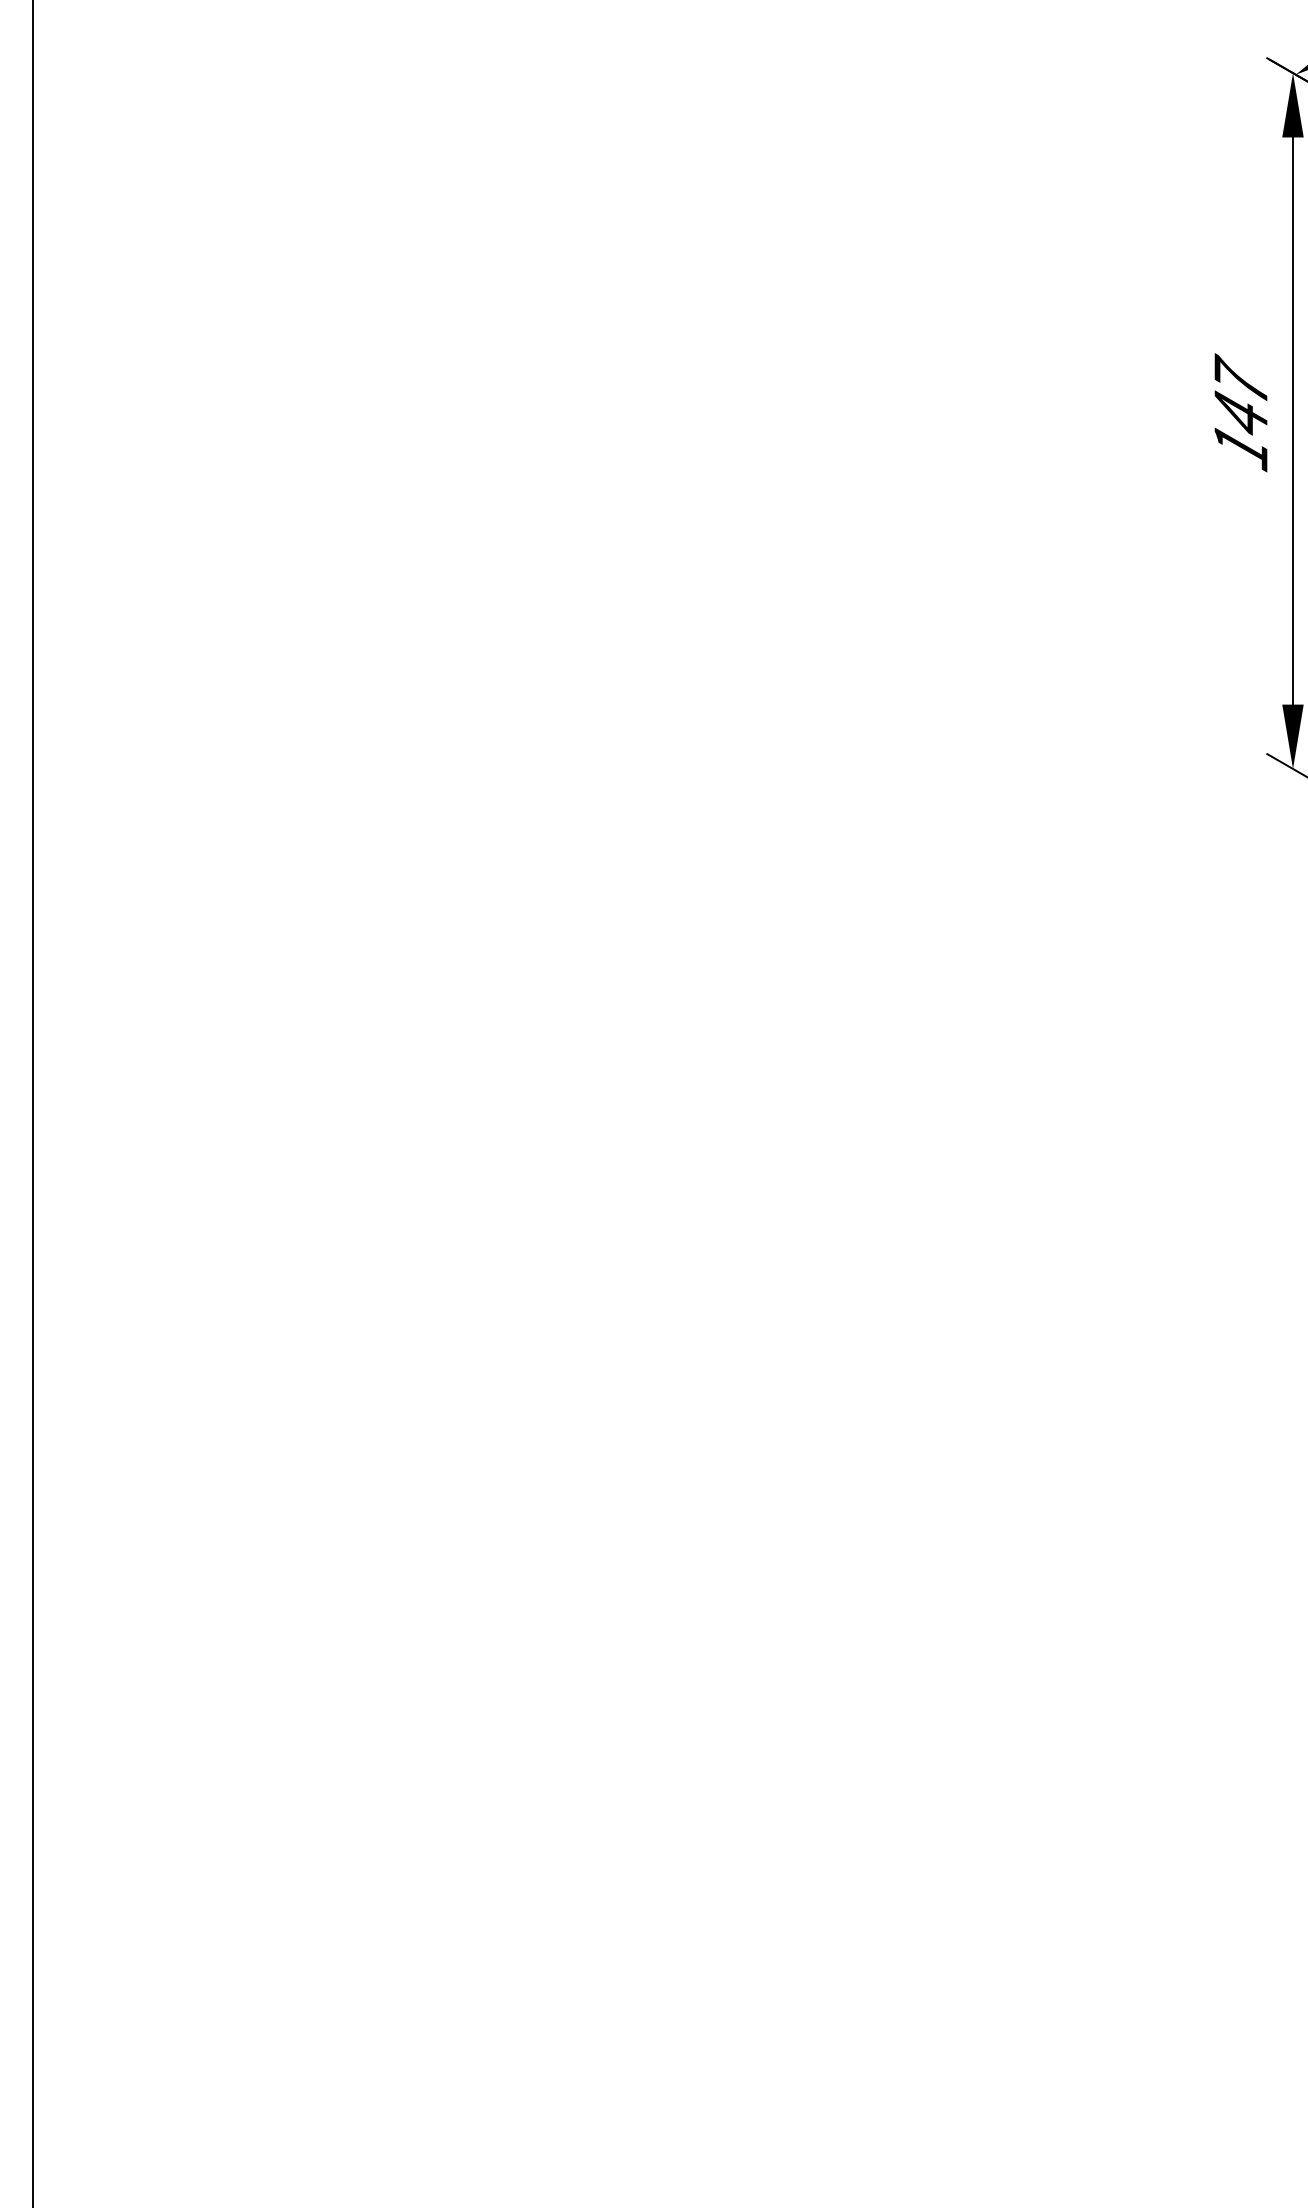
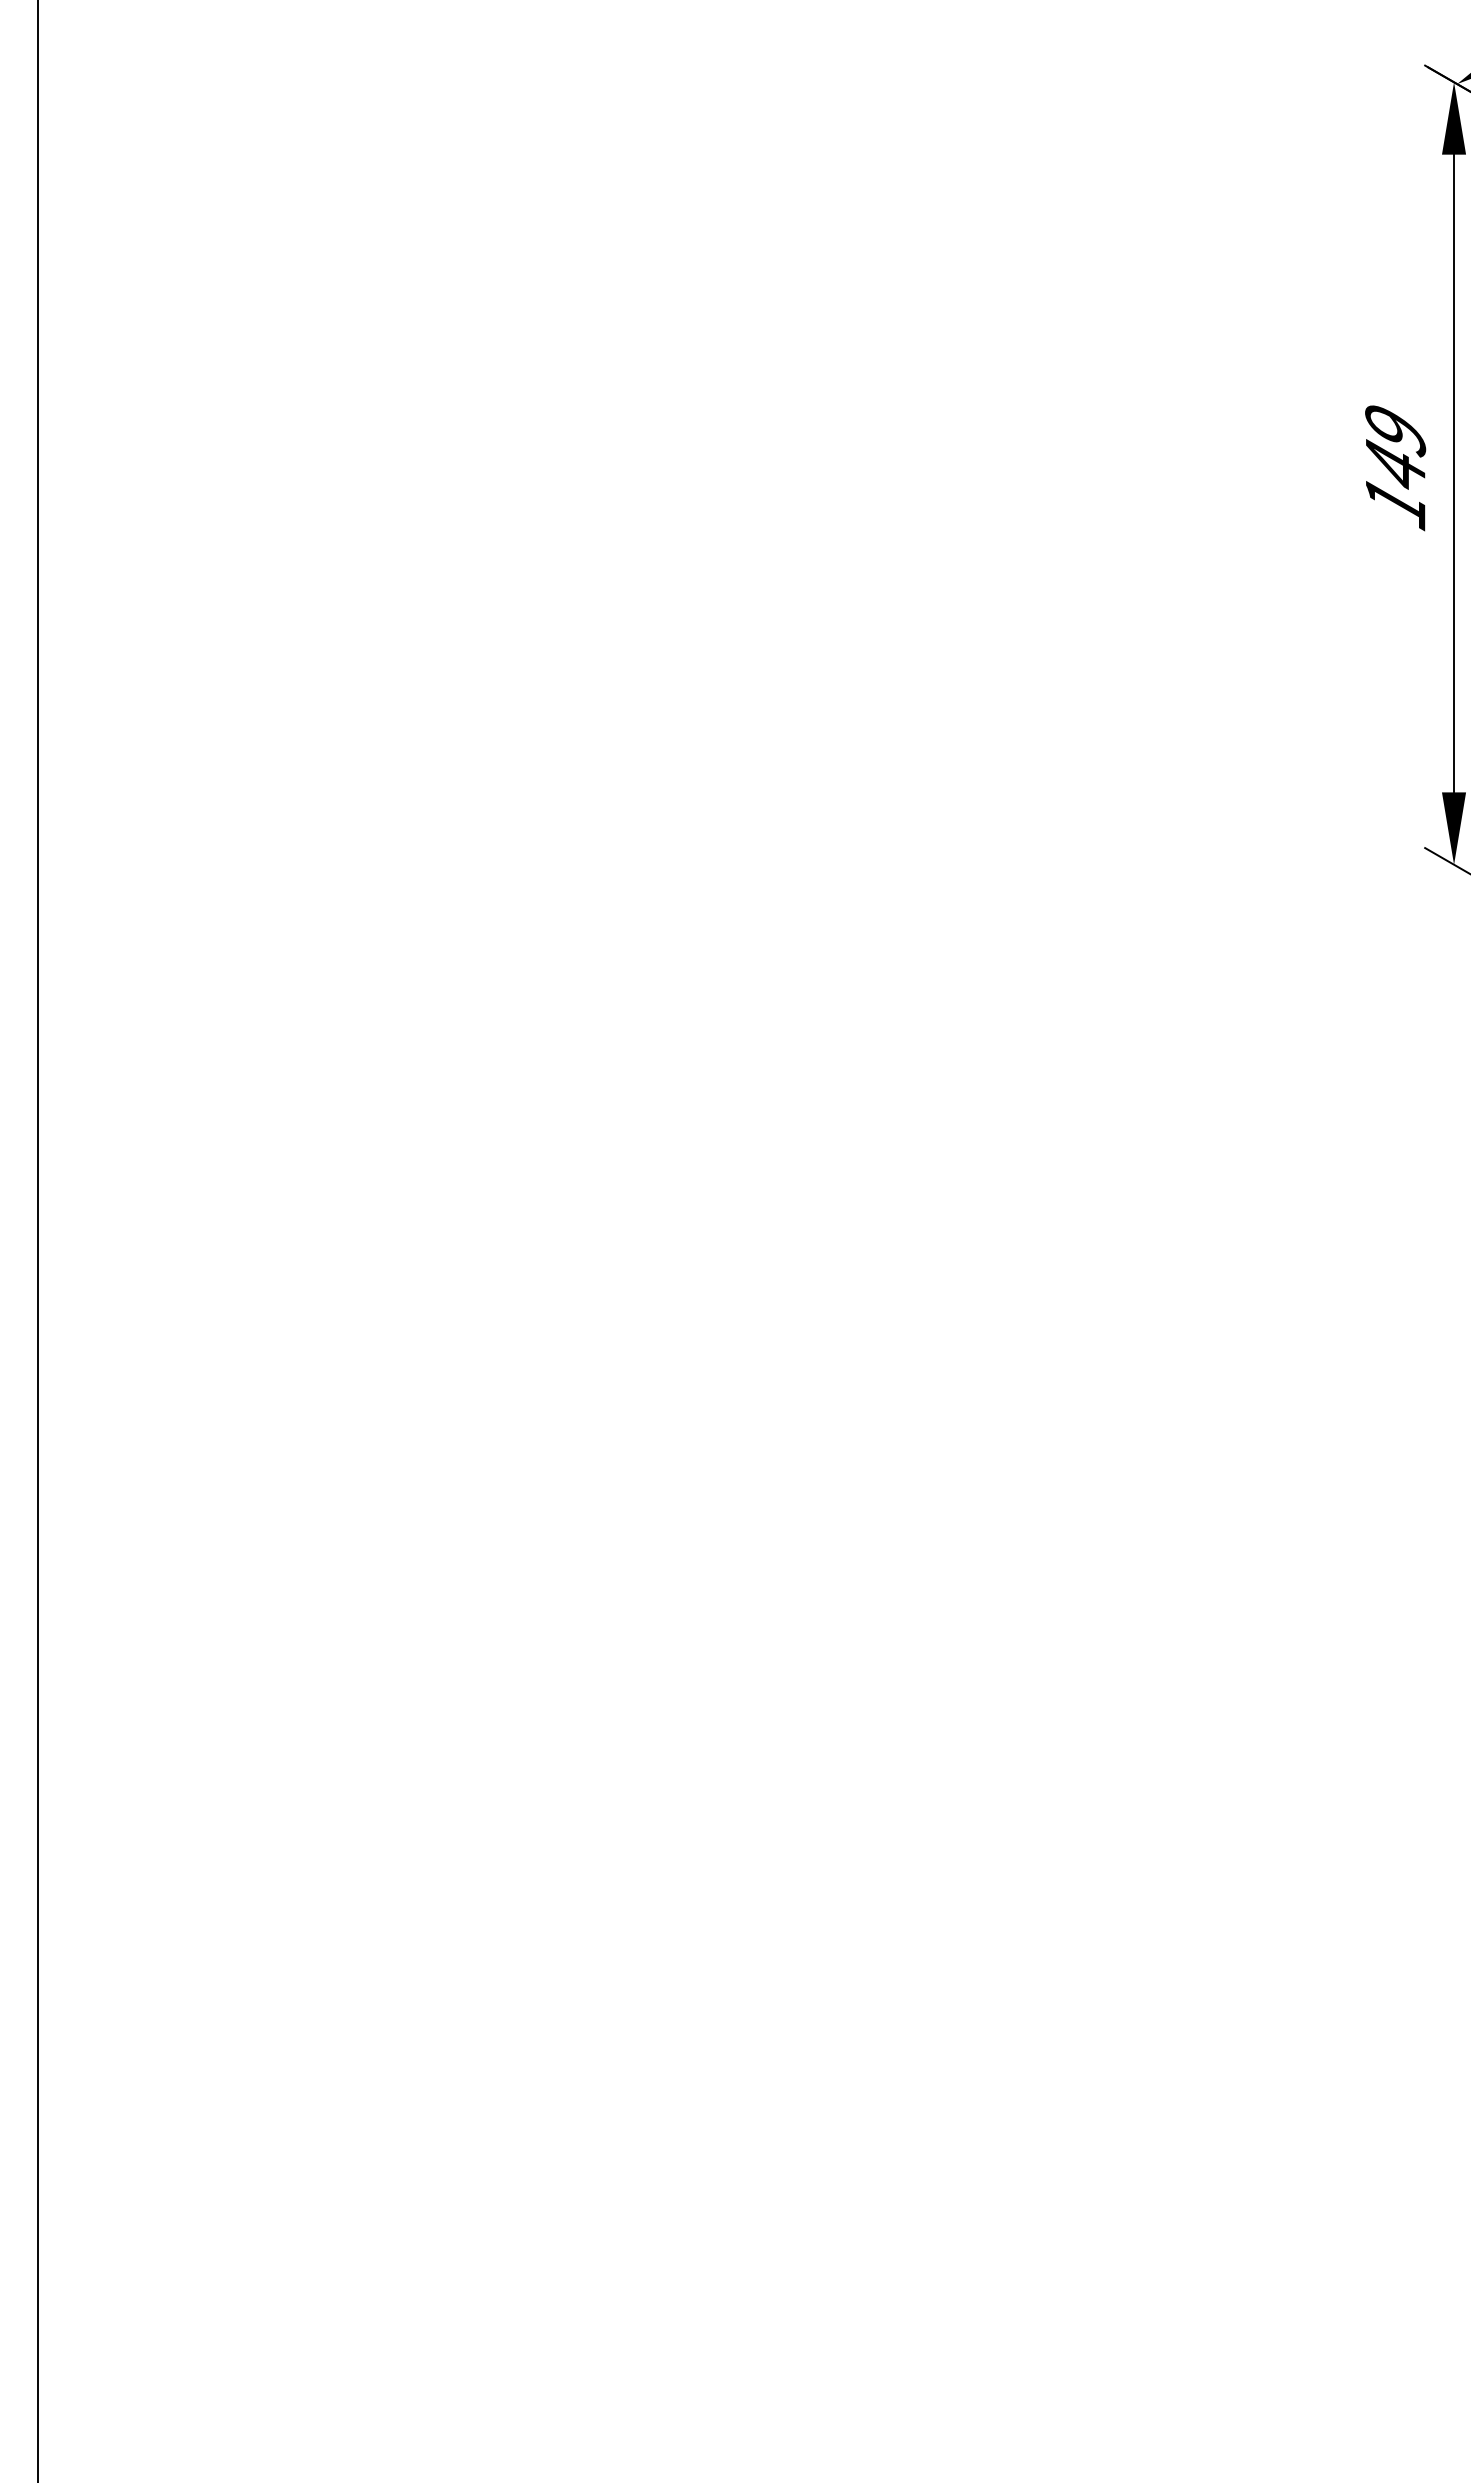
text: (1240, 380) -> (1395, 427), 147 -> 149

